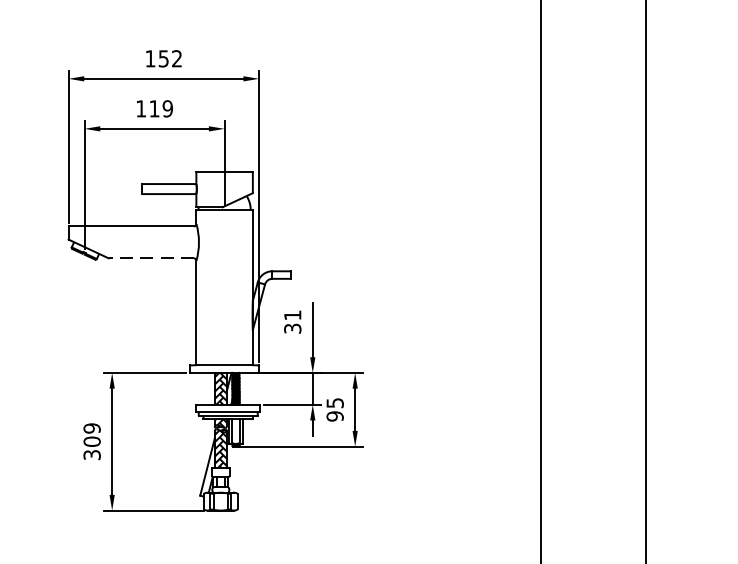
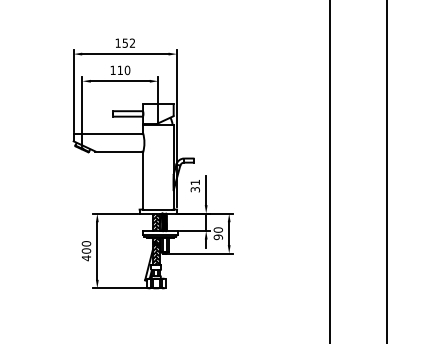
text: (167, 109) -> (127, 70), 119 -> 110
line: (151, 258) -> (118, 151), dashed -> solid
text: (333, 402) -> (217, 229), 95 -> 90
text: (92, 442) -> (86, 251), 309 -> 400

